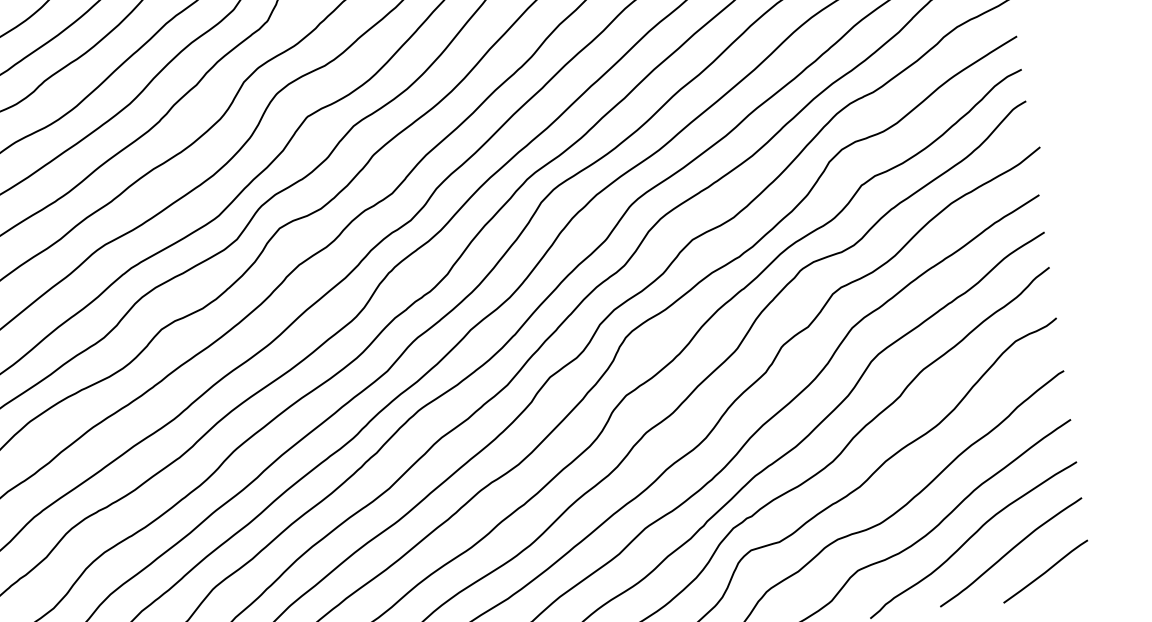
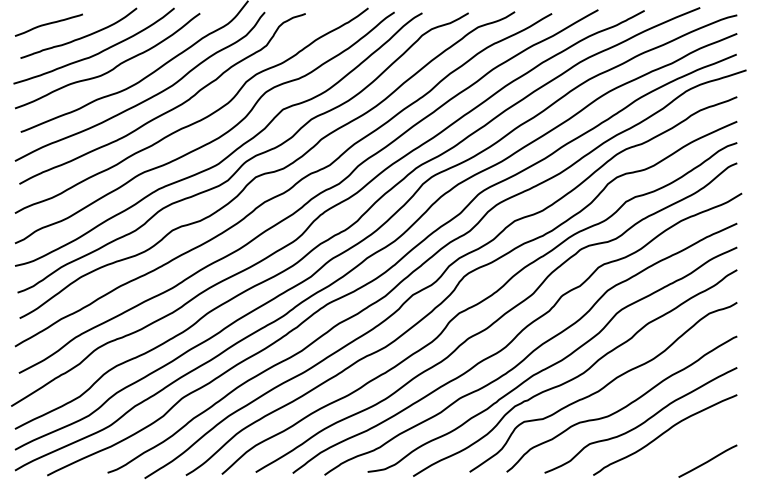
curve: (1010, 551) -> (687, 445), removed

